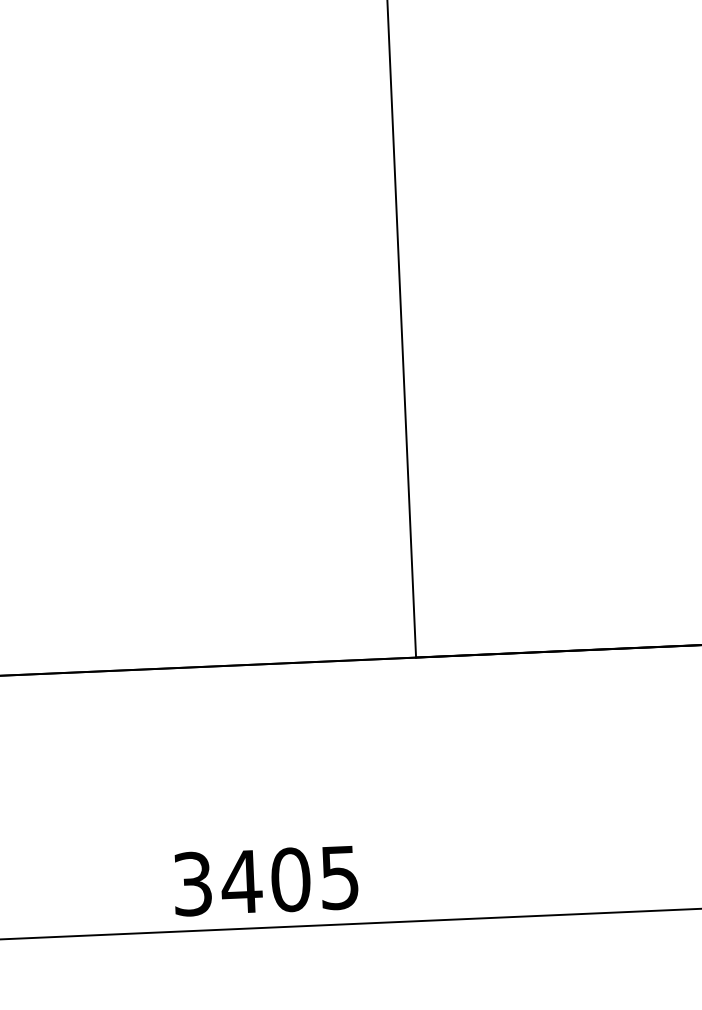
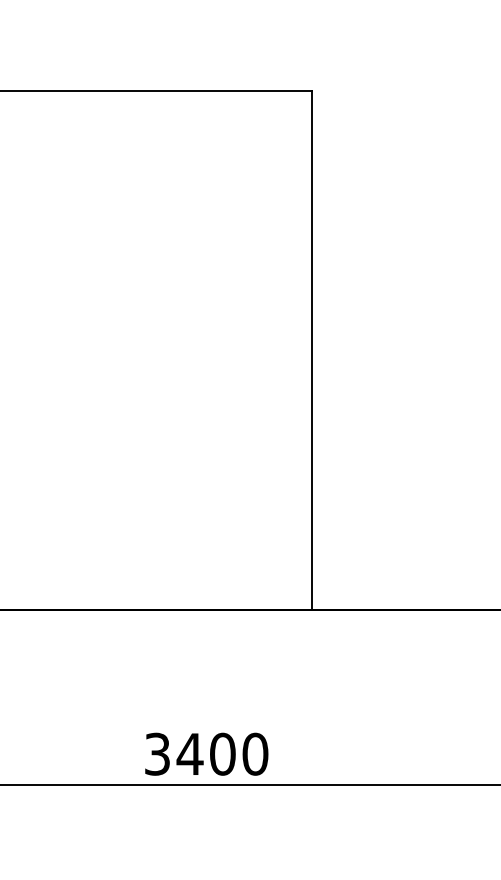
text: (339, 876) -> (255, 753), 3405 -> 3400

